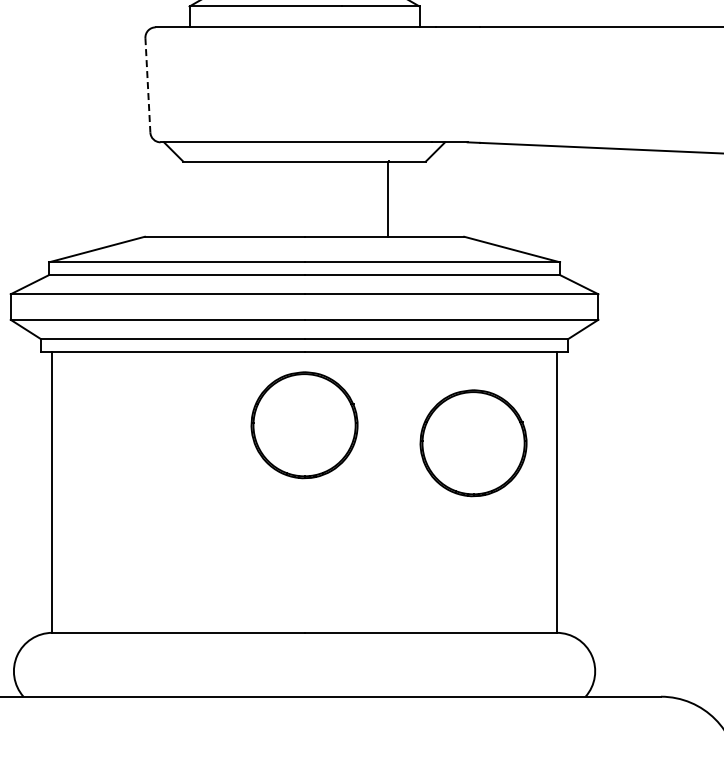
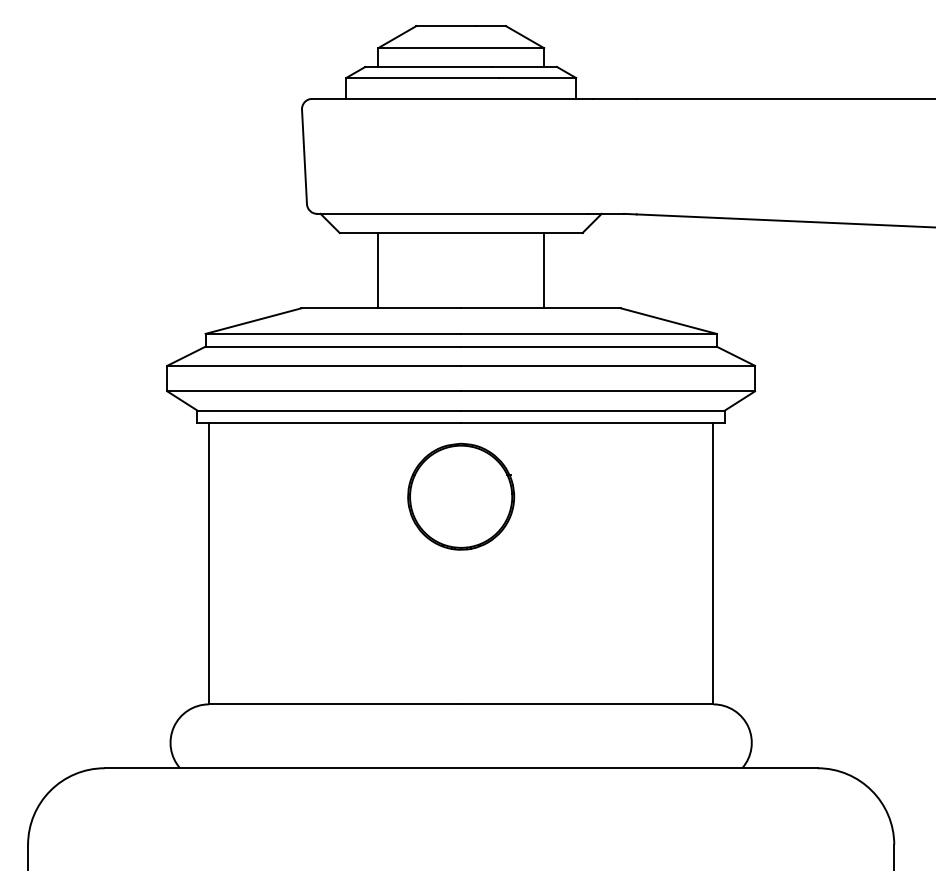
line: (147, 85) -> (304, 157), dashed -> solid
line: (221, 198) -> (378, 270), added
part: (473, 442) -> (630, 514), removed

